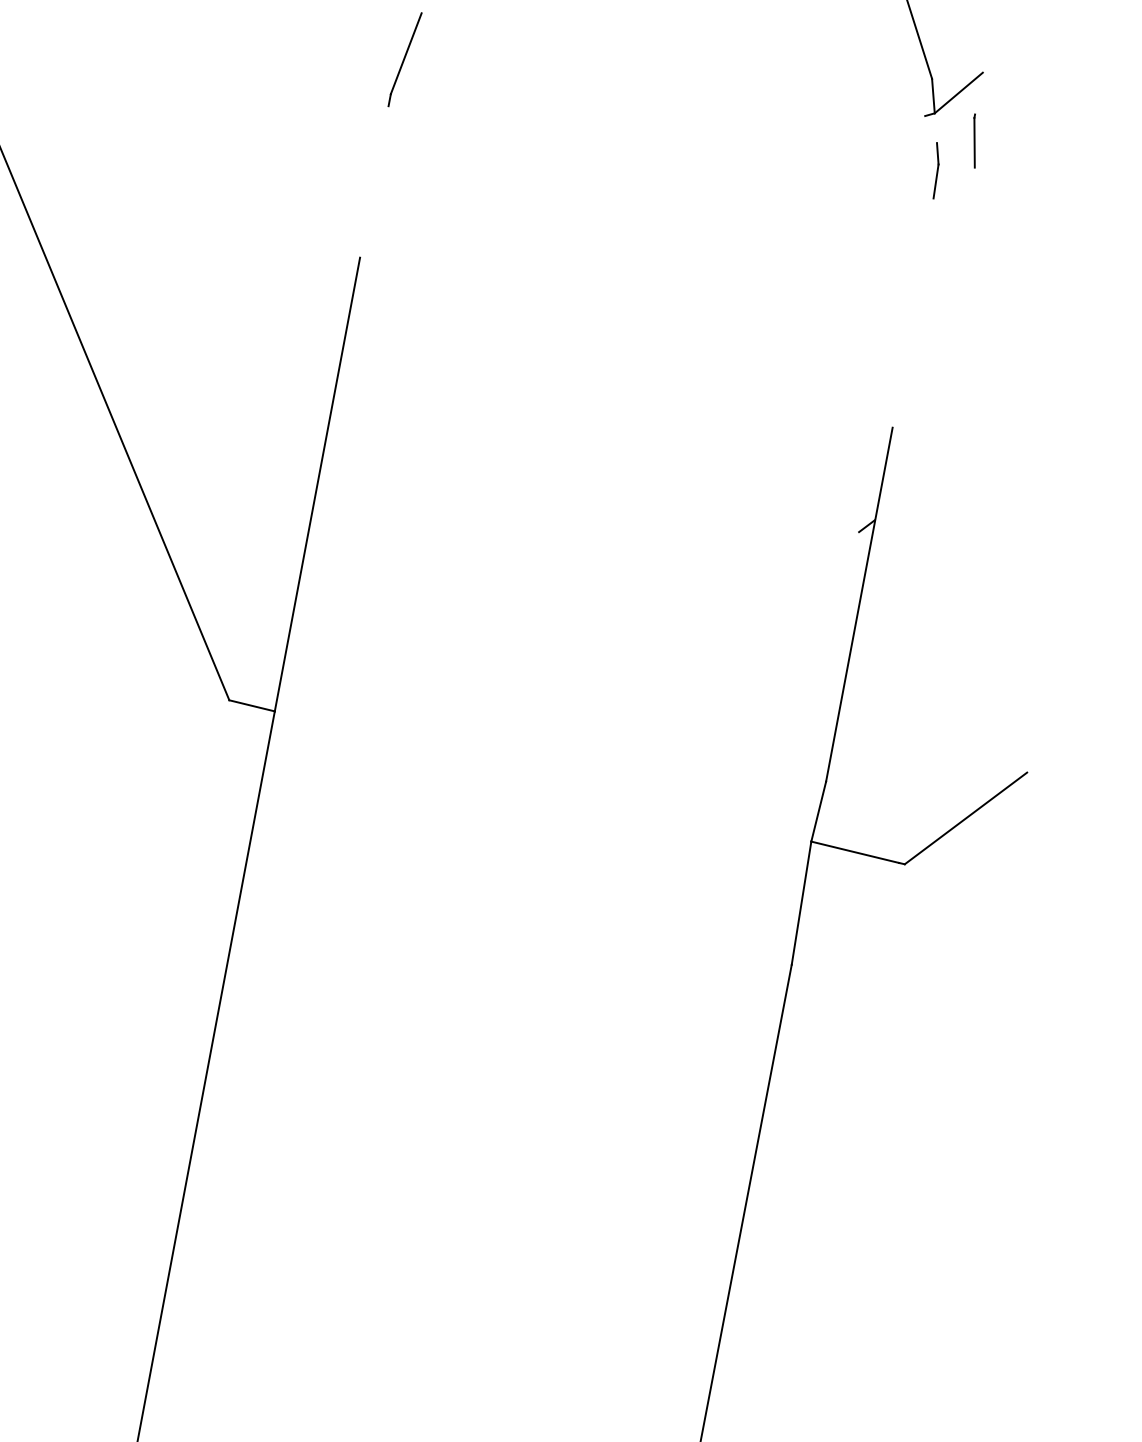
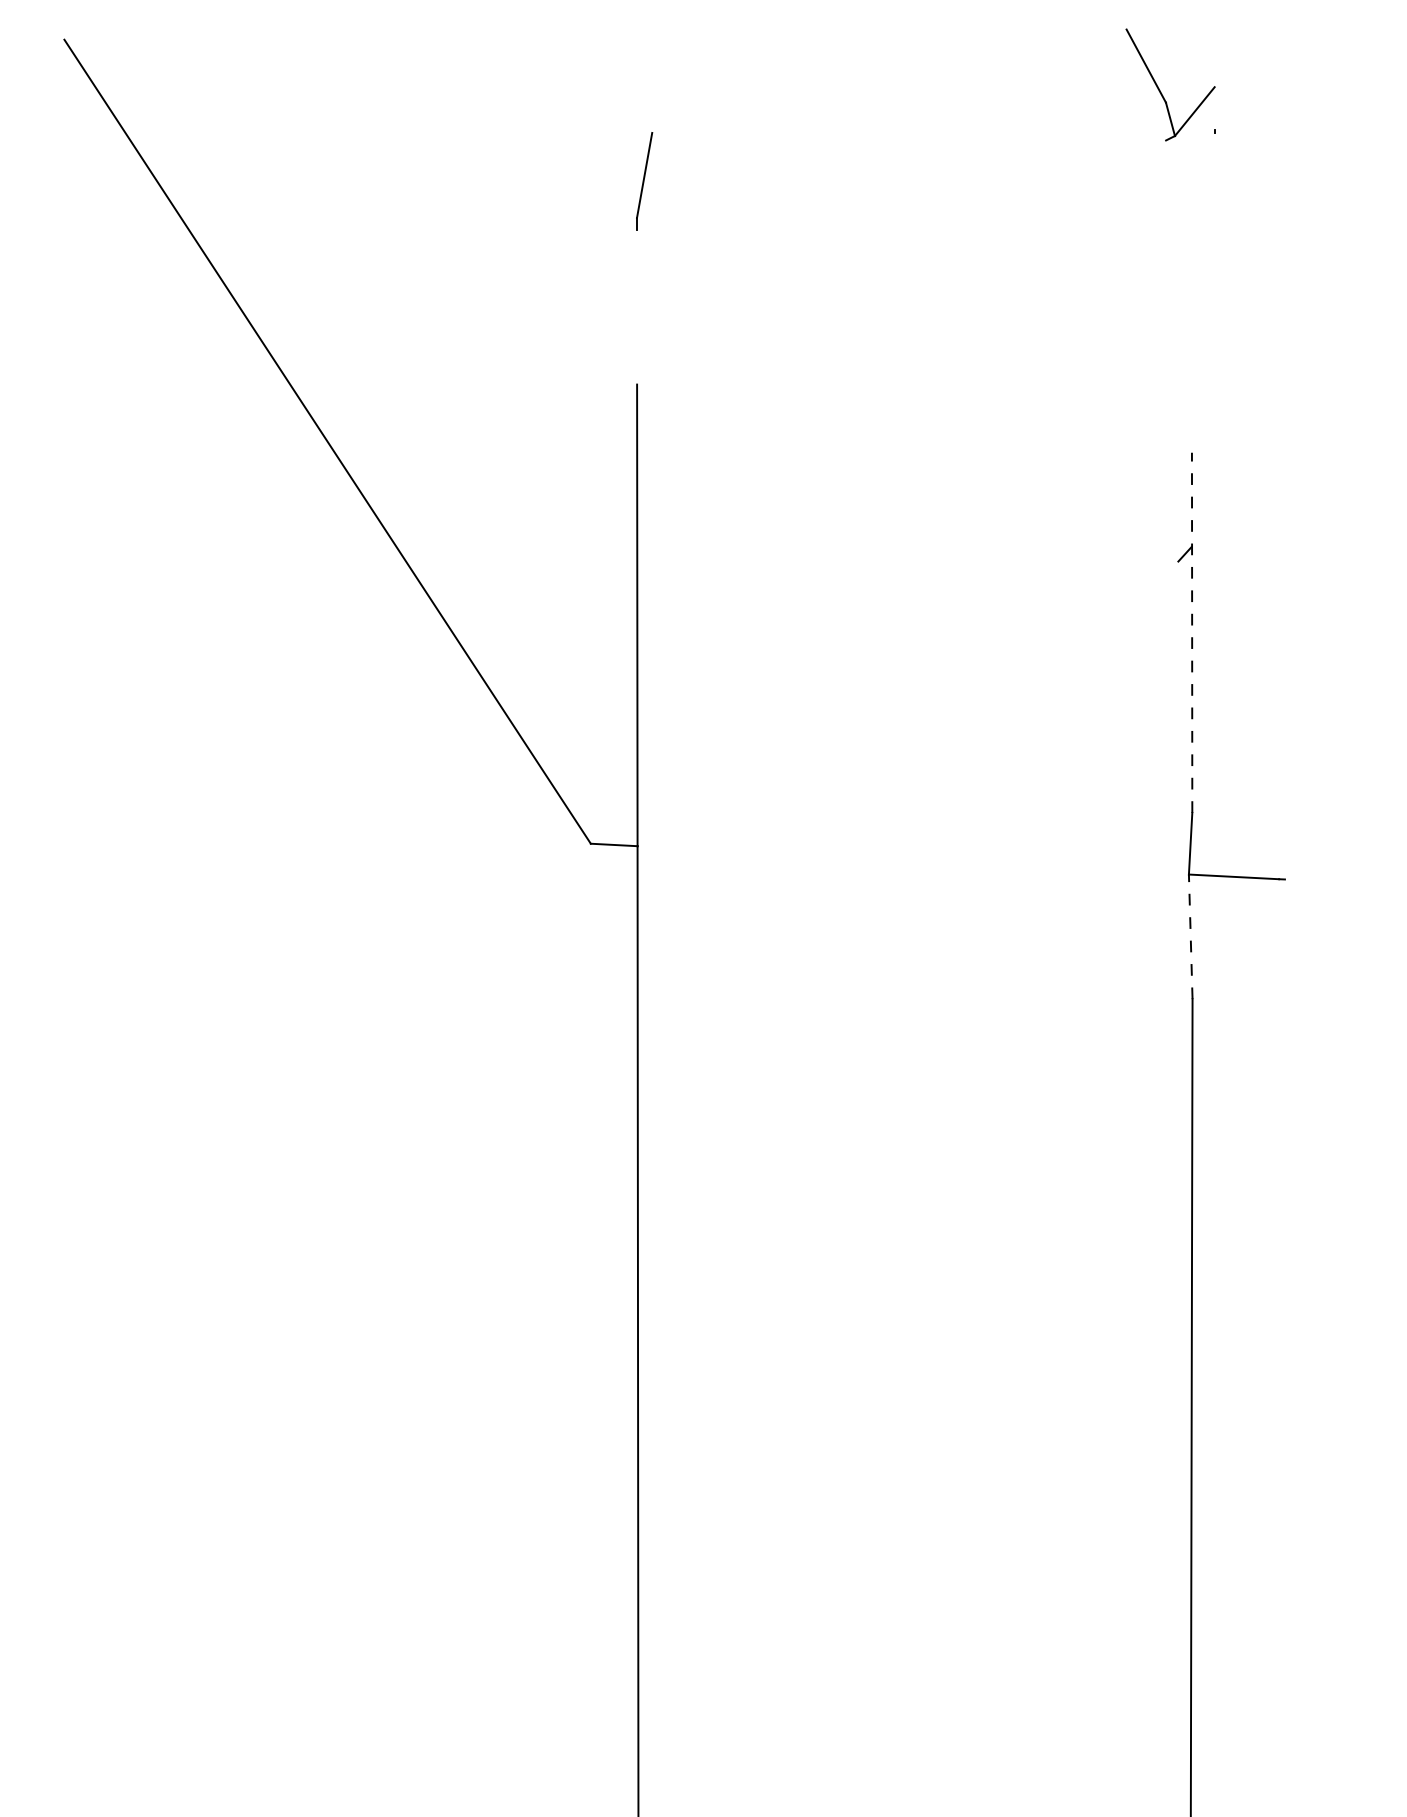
line: (974, 142) -> (1219, 157), removed
part: (934, 169) -> (1185, 191), removed
line: (859, 604) -> (1192, 632), solid -> dashed
line: (966, 817) -> (1336, 822), removed
line: (801, 902) -> (1190, 936), solid -> dashed

